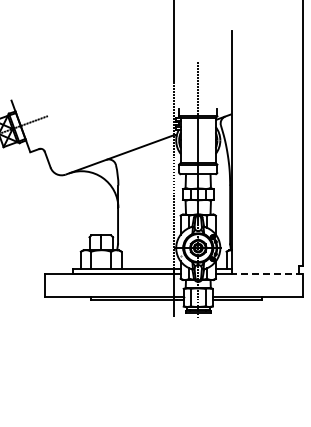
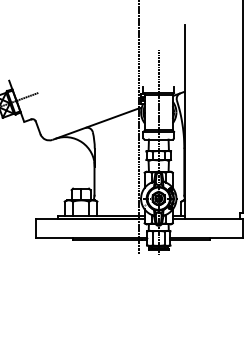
line: (267, 273) -> (214, 219), dashed -> solid

